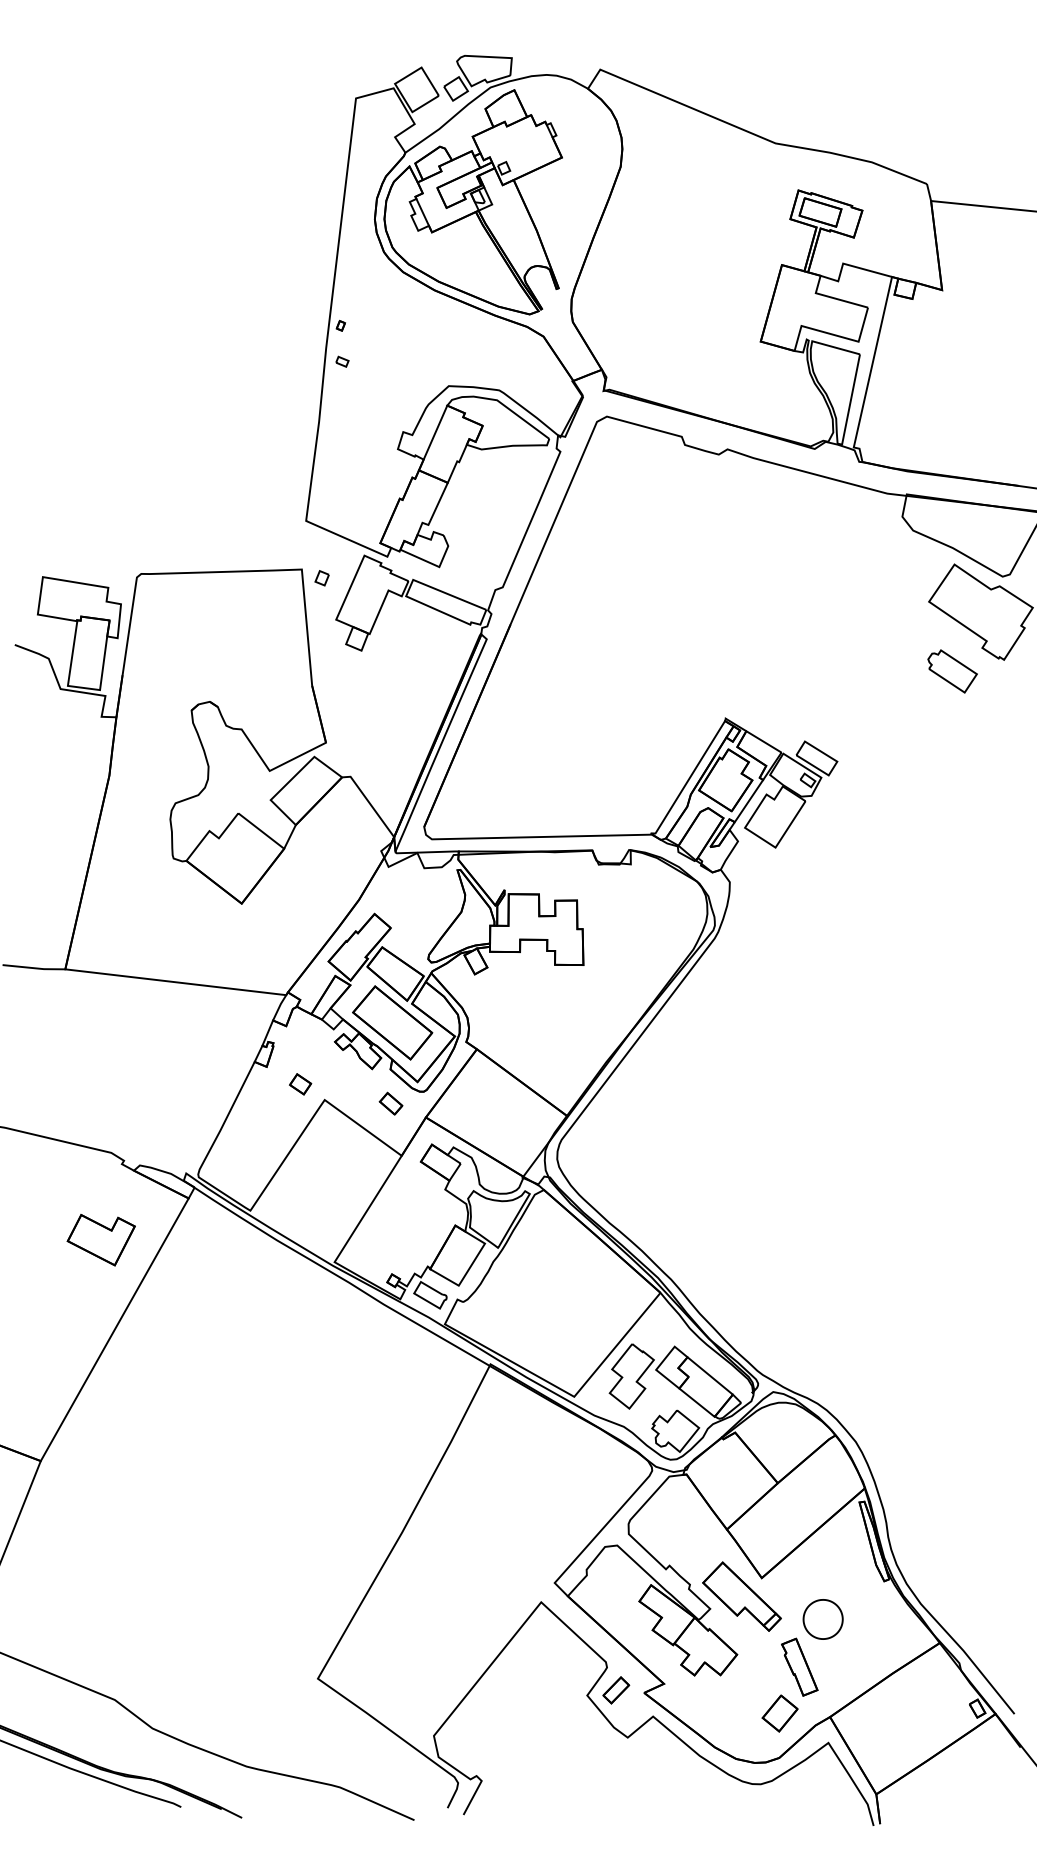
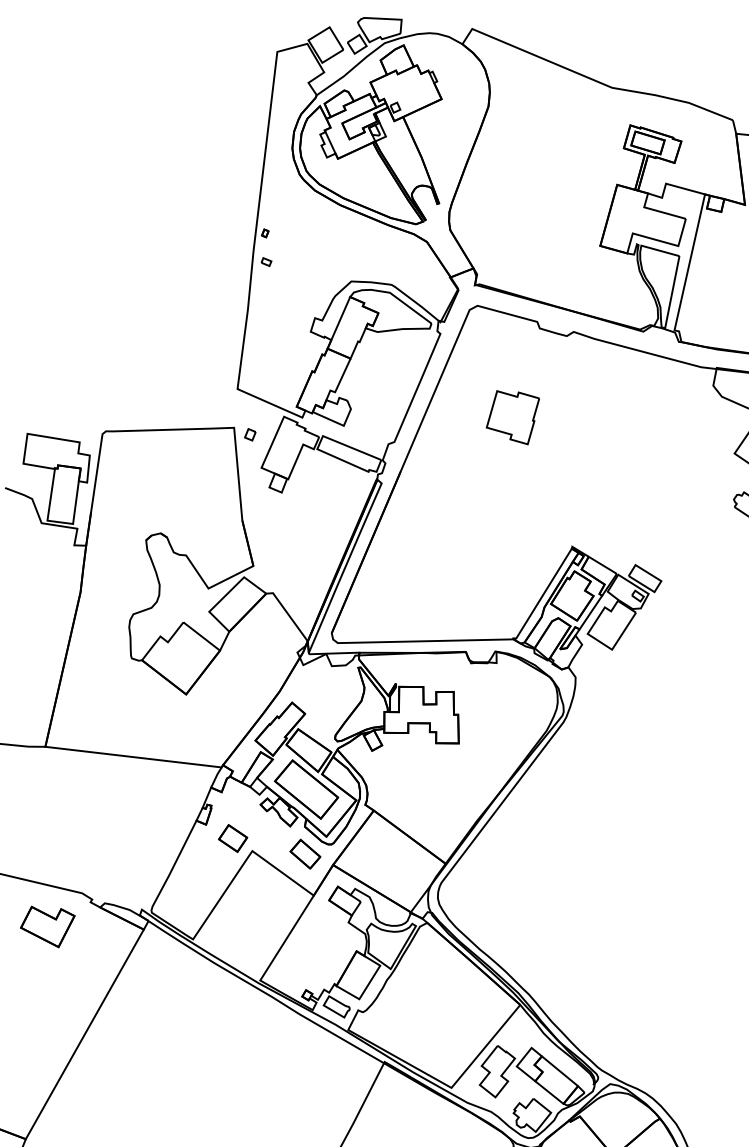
part: (651, 556) -> (513, 417), added
part: (300, 1084) -> (233, 838), size x1.67
part: (390, 1103) -> (304, 853), size x1.67
part: (100, 1240) -> (47, 927), moved

